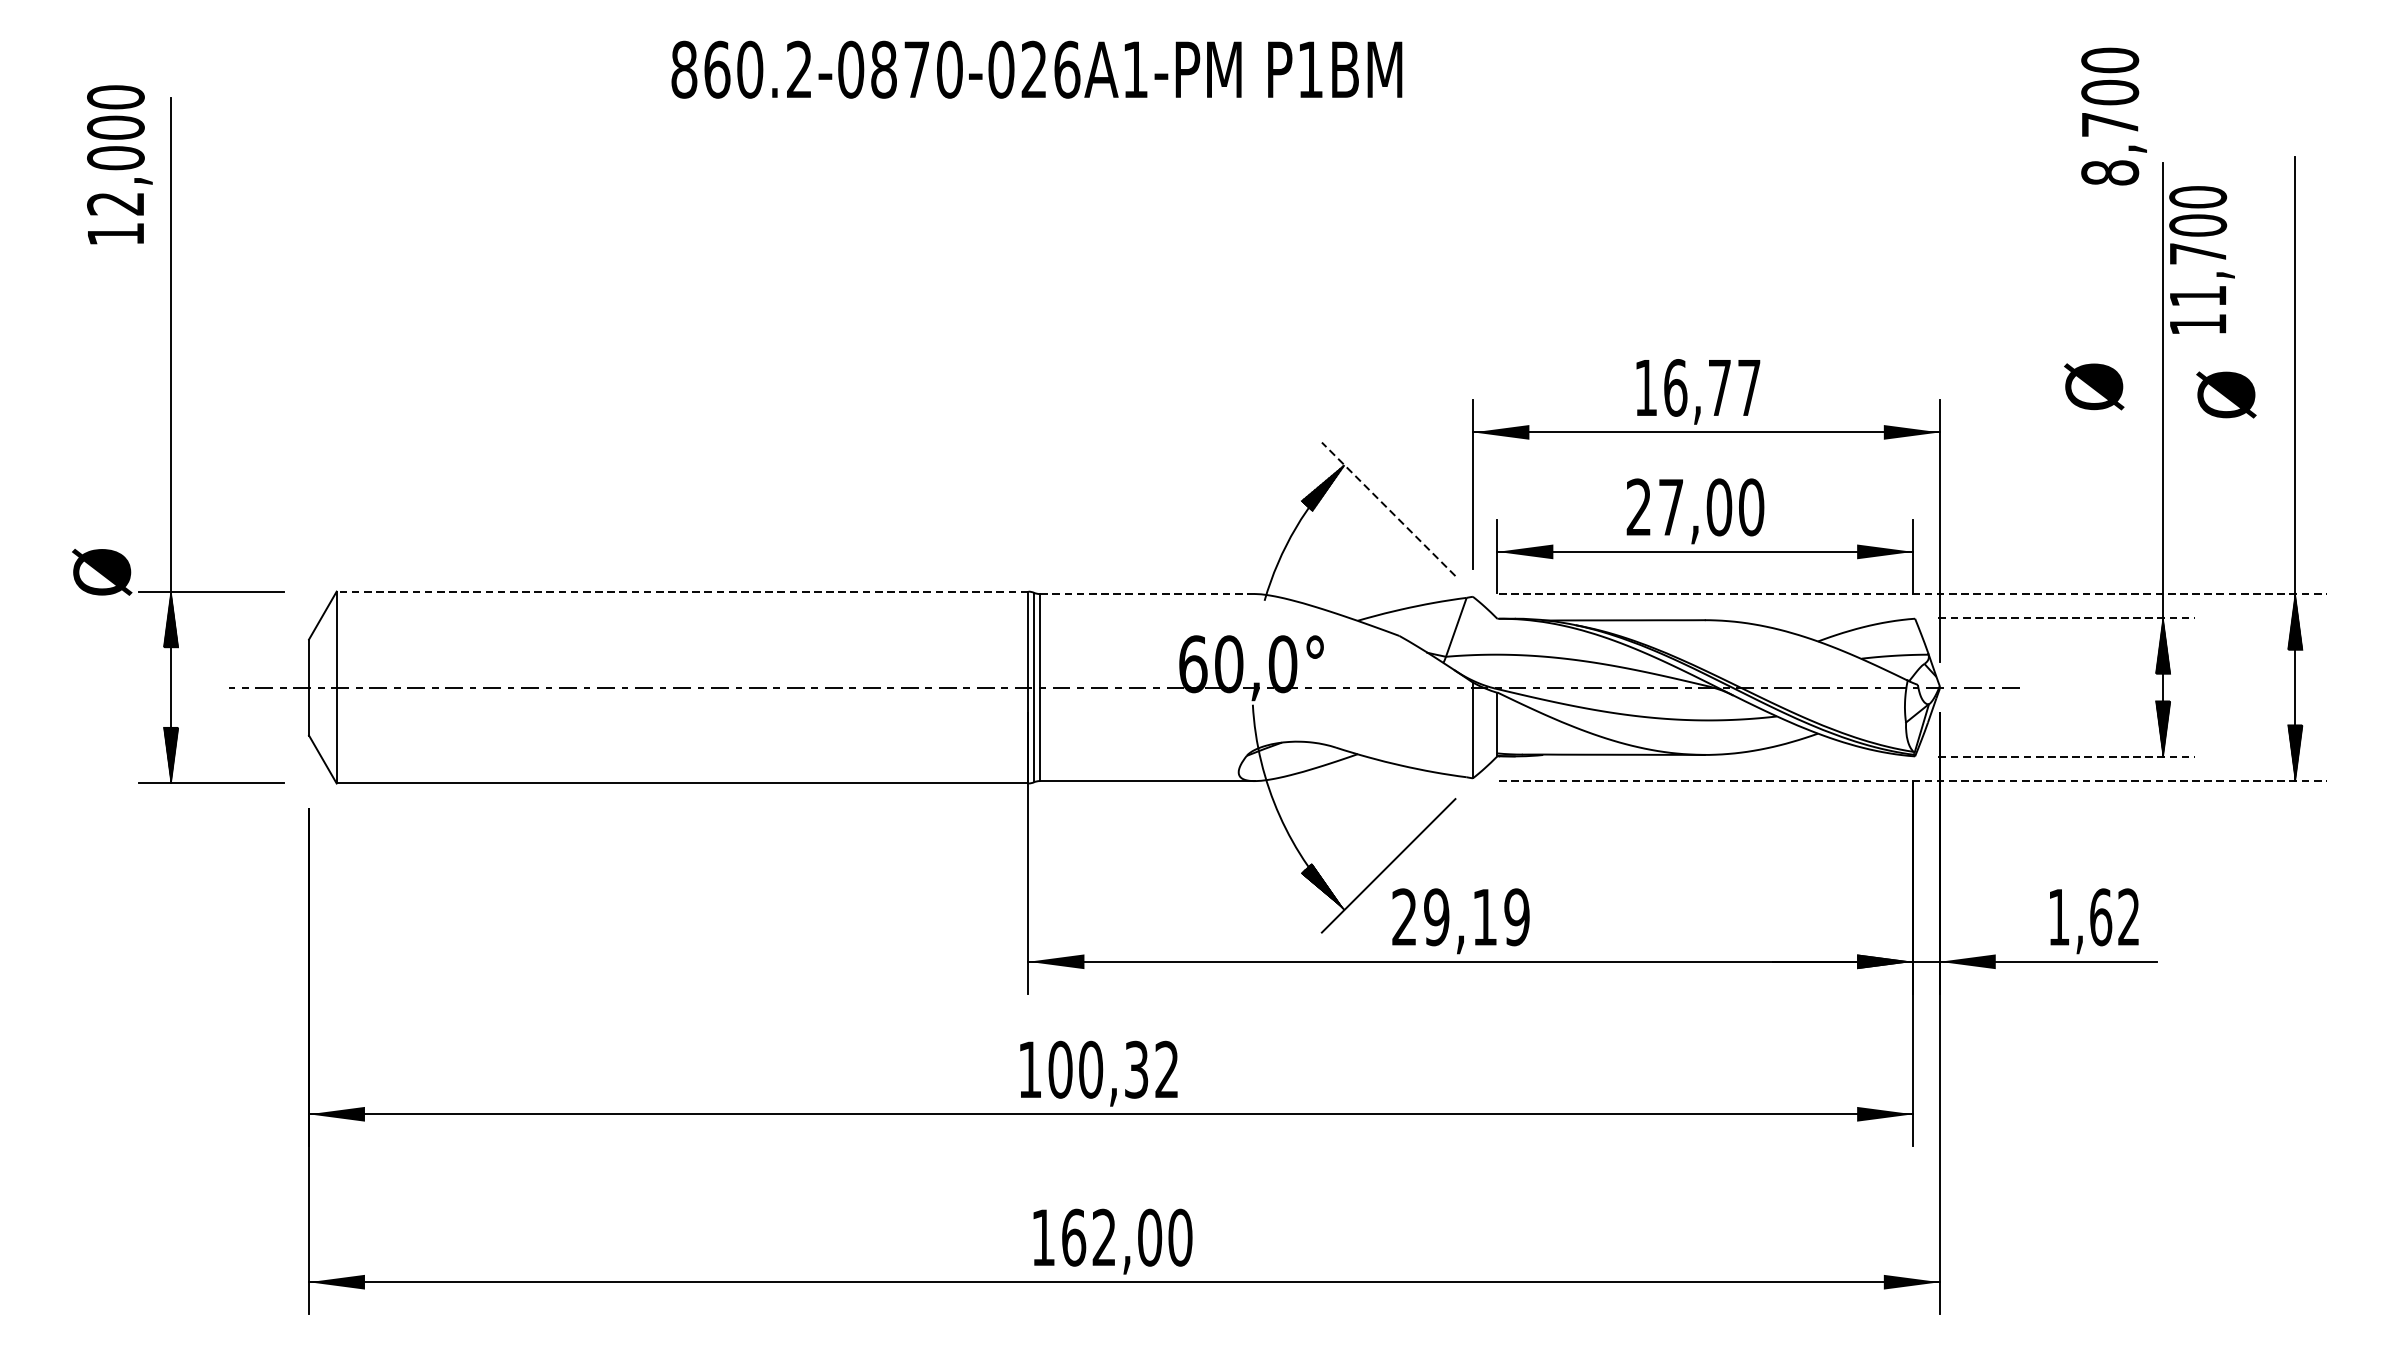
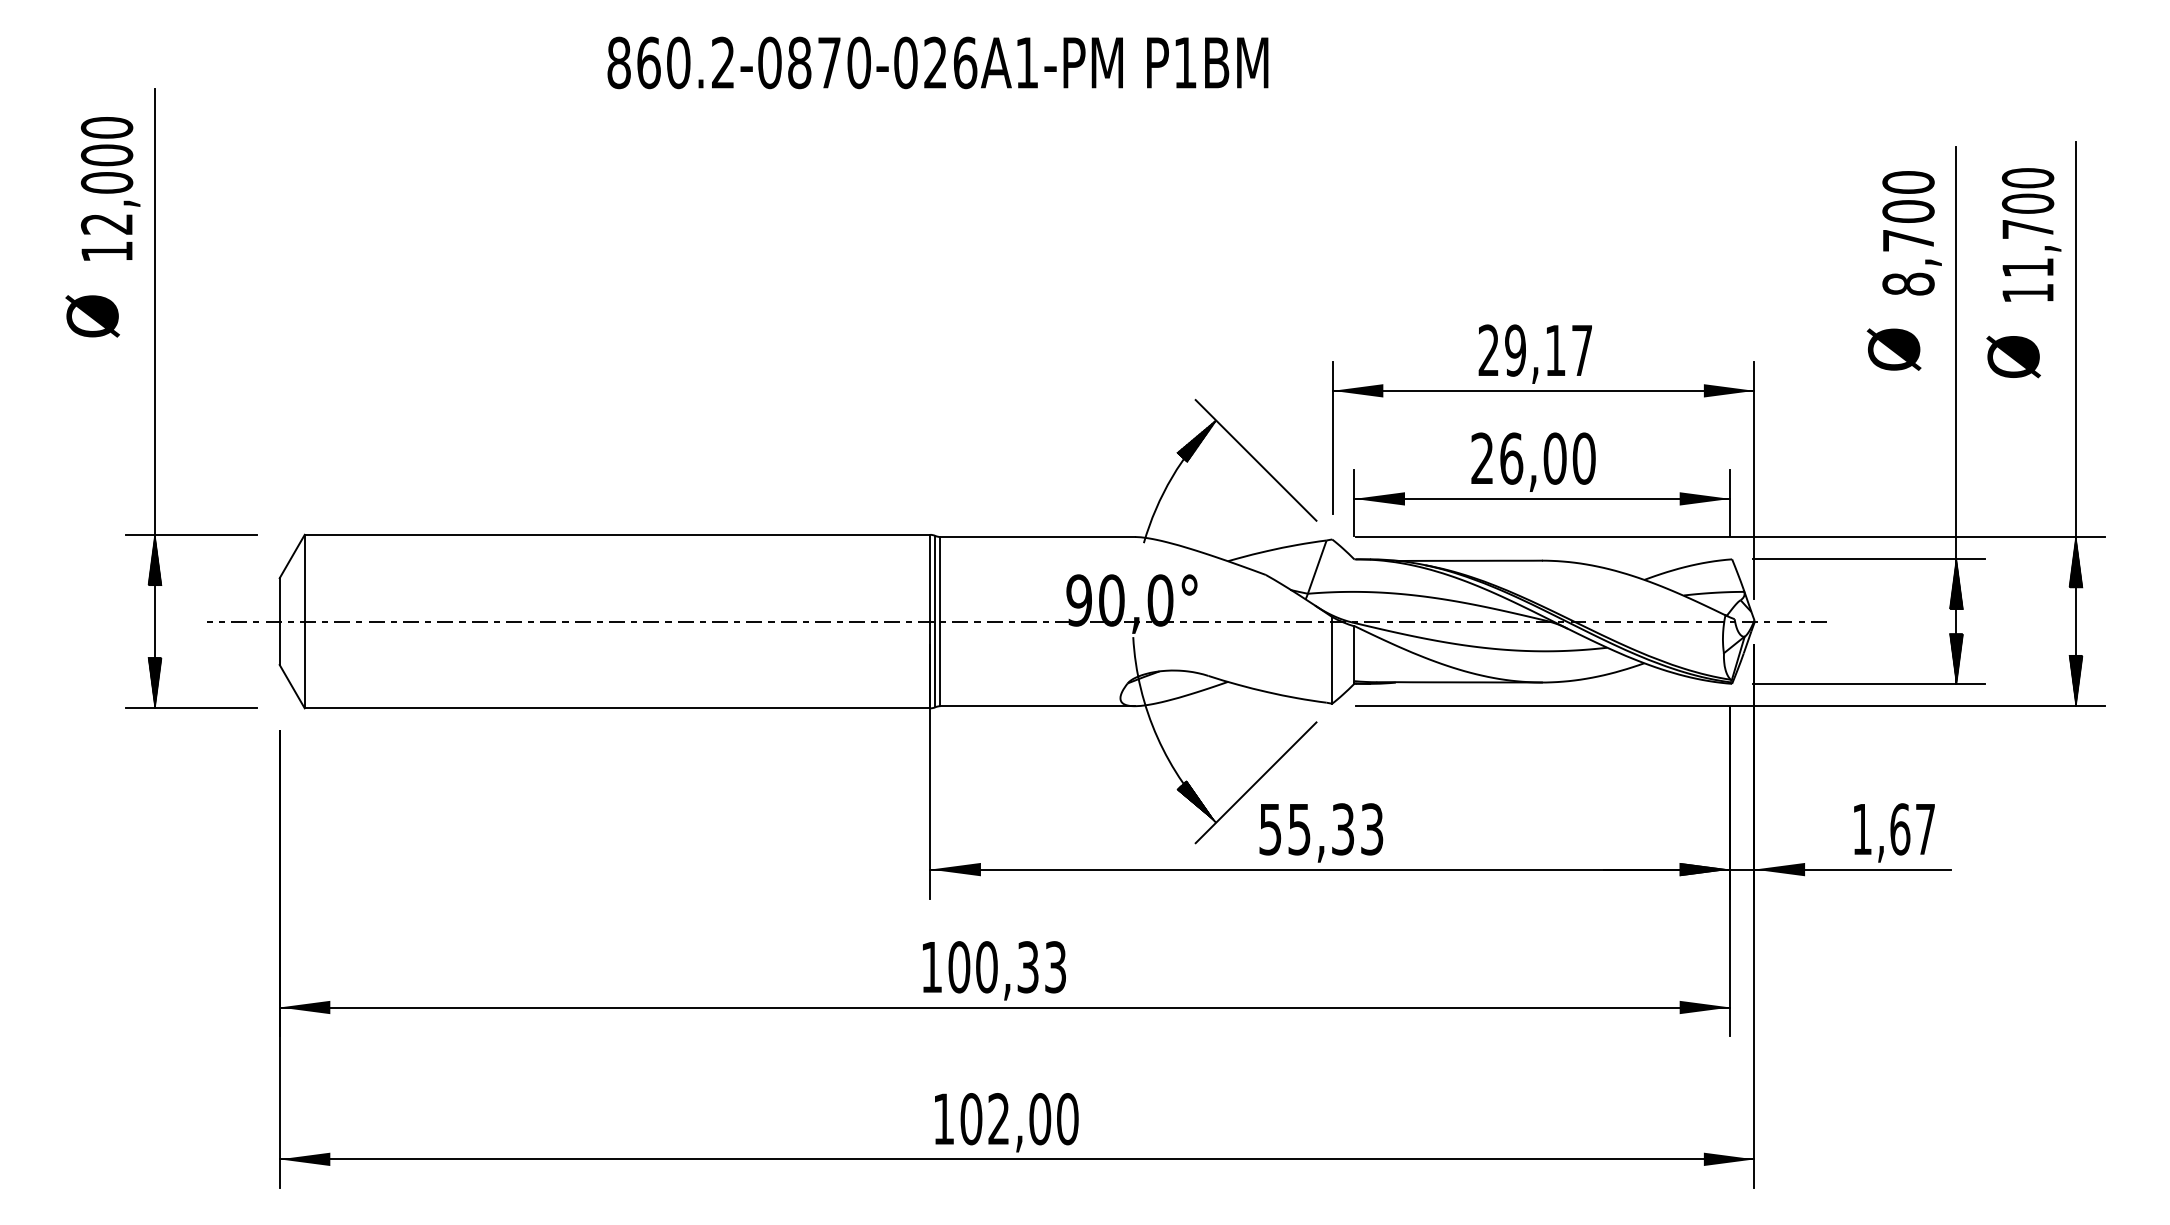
text: (2113, 116) -> (1911, 233), moved
text: (119, 164) -> (110, 188), moved
text: (2201, 259) -> (2031, 234), moved
text: (1682, 387) -> (1521, 350), 16,77 -> 29,17
text: (1671, 507) -> (1511, 458), 27,00 -> 26,00
line: (1388, 509) -> (1255, 460), dashed -> solid
text: (101, 572) -> (92, 316), moved
line: (682, 591) -> (617, 534), dashed -> solid
line: (1146, 594) -> (1037, 537), dashed -> solid
line: (1913, 594) -> (1730, 537), dashed -> solid
line: (2067, 617) -> (1869, 558), dashed -> solid
text: (1193, 664) -> (1079, 600), 60,0° -> 90,0°
line: (2067, 757) -> (1869, 684), dashed -> solid
line: (1913, 781) -> (1730, 706), dashed -> solid
text: (2127, 916) -> (1924, 828), 1,62 -> 1,67
text: (1461, 917) -> (1321, 829), 29,19 -> 55,33
text: (1166, 1070) -> (1055, 967), 100,32 -> 100,33
text: (1073, 1238) -> (971, 1119), 162,00 -> 102,00

